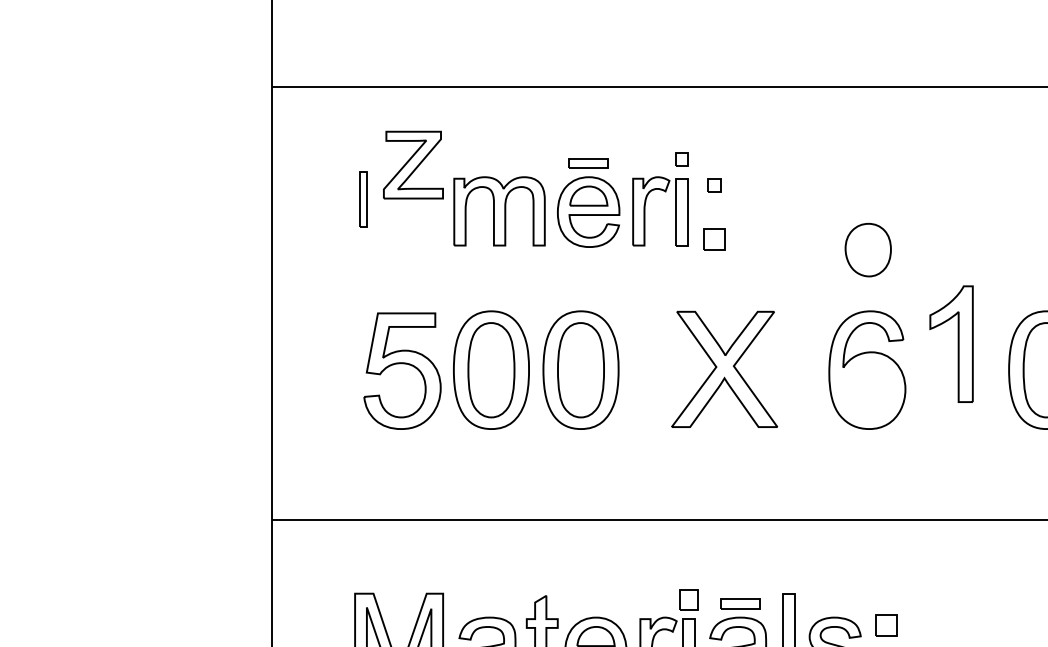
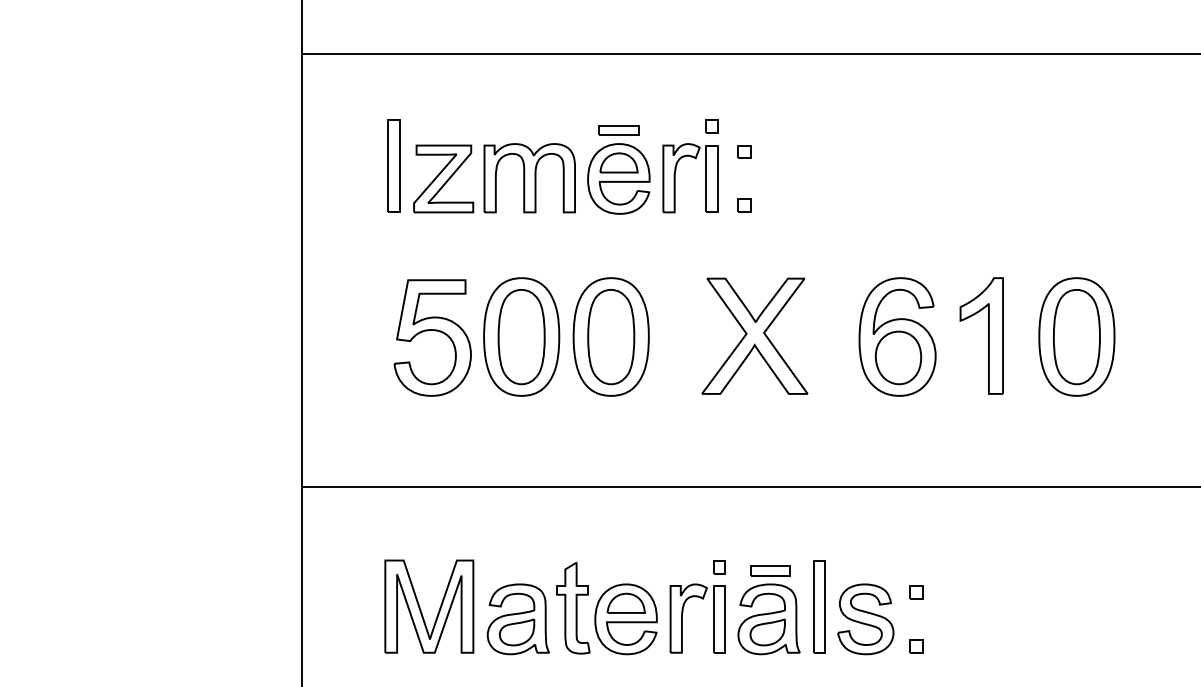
part: (413, 164) -> (443, 178), moved
part: (363, 198) -> (393, 165), size x1.67
part: (714, 238) -> (744, 205), size x0.62
part: (868, 249) -> (898, 357), moved
part: (958, 343) -> (988, 335), moved
part: (689, 600) -> (719, 567), size x0.62
part: (886, 625) -> (916, 592), size x0.62

